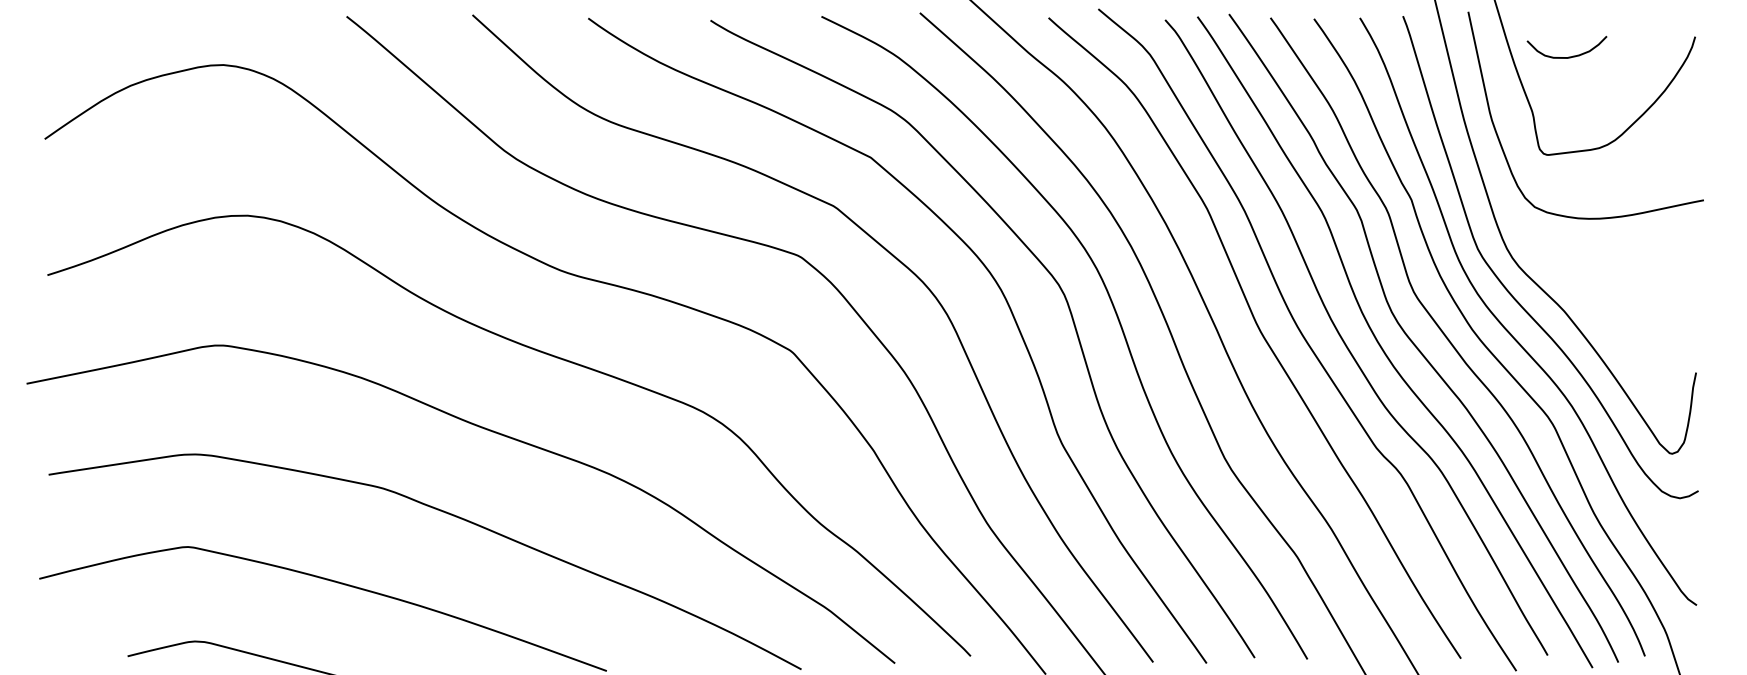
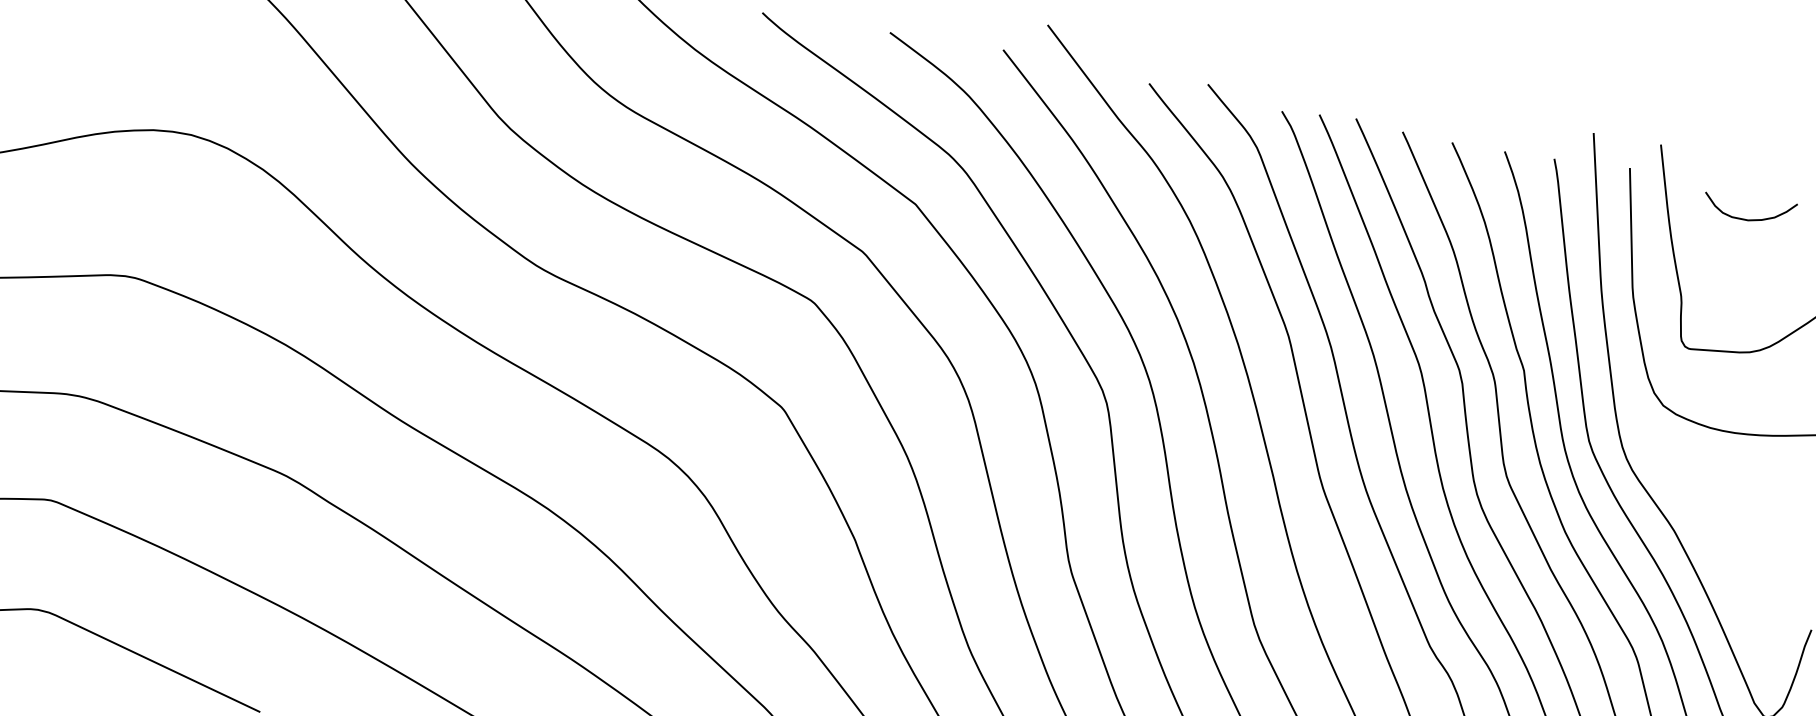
curve: (1568, 56) -> (1749, 218), moved

